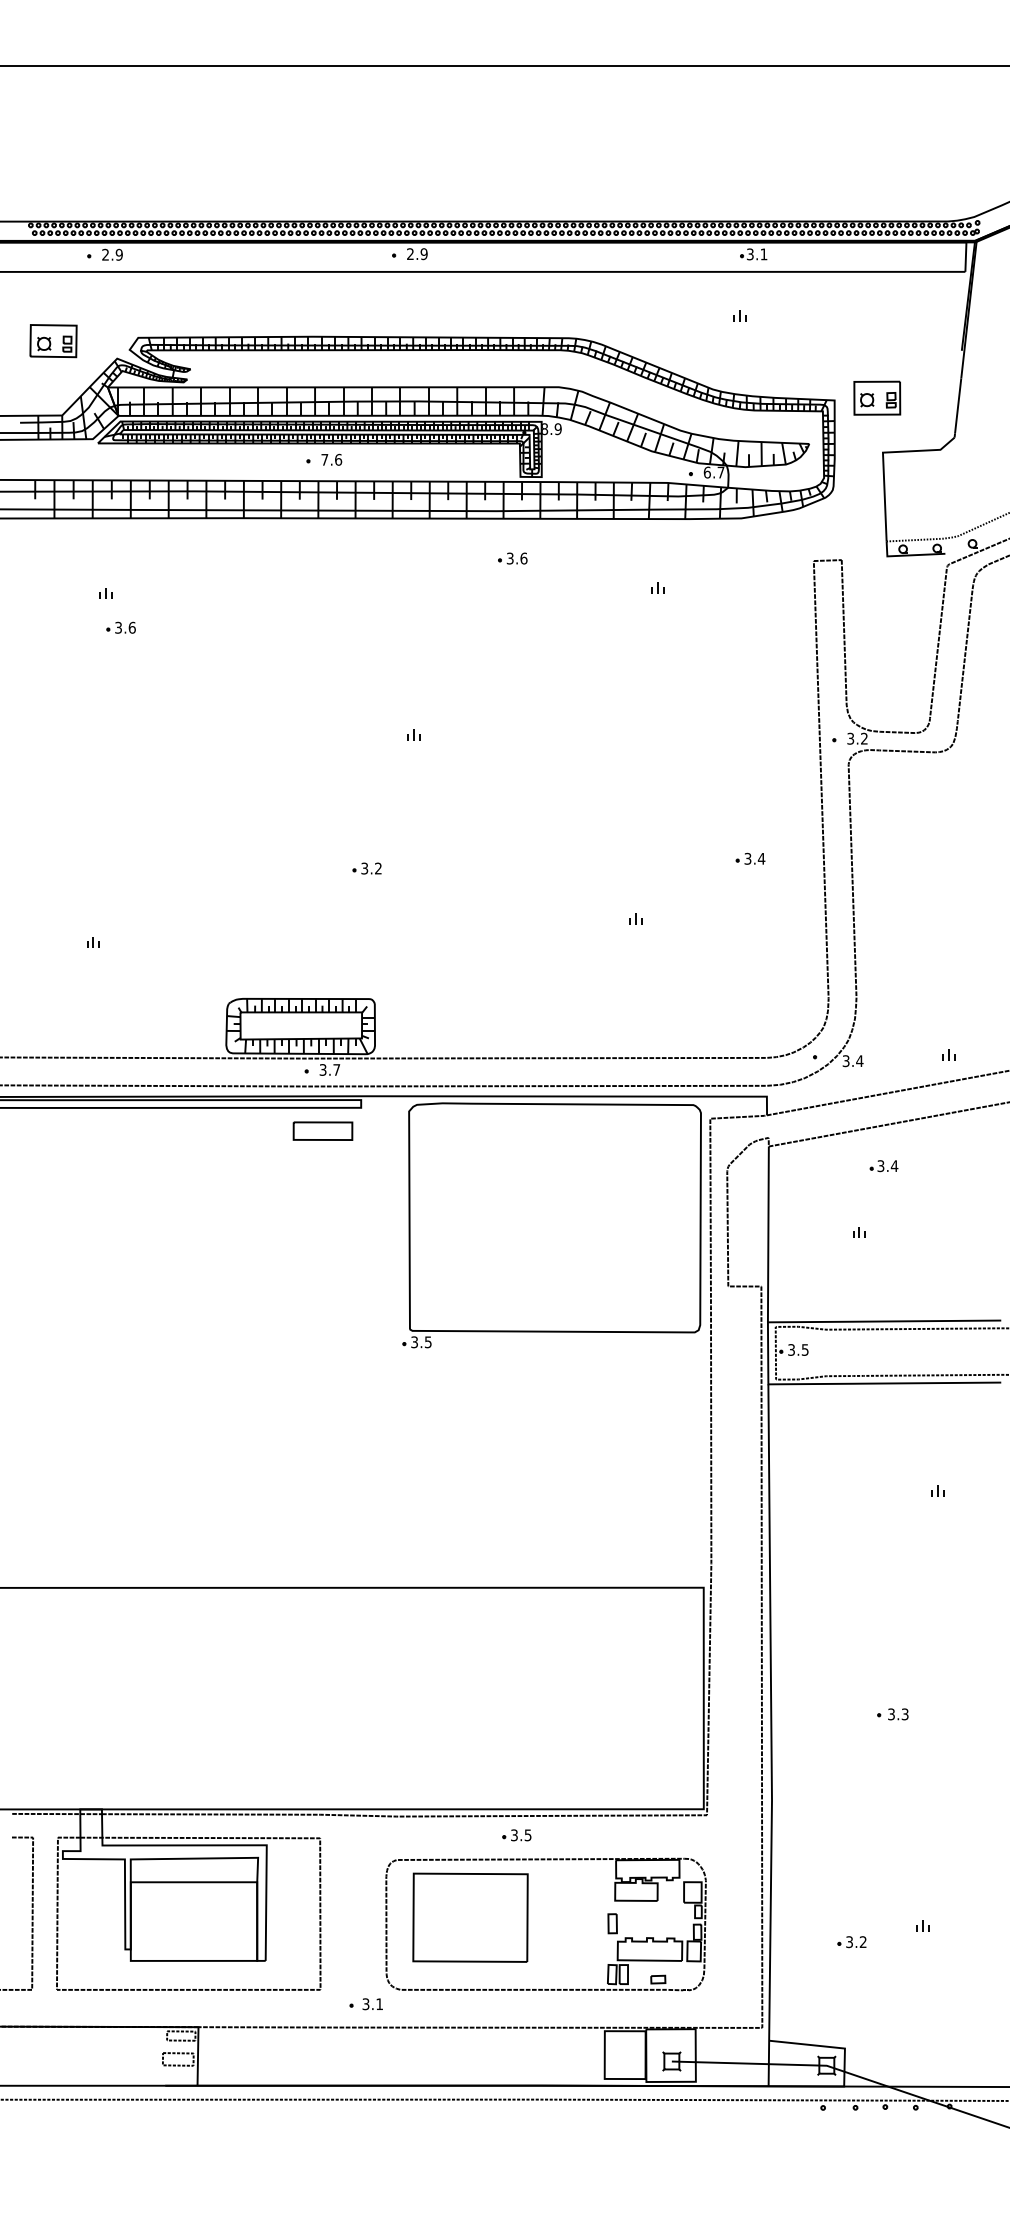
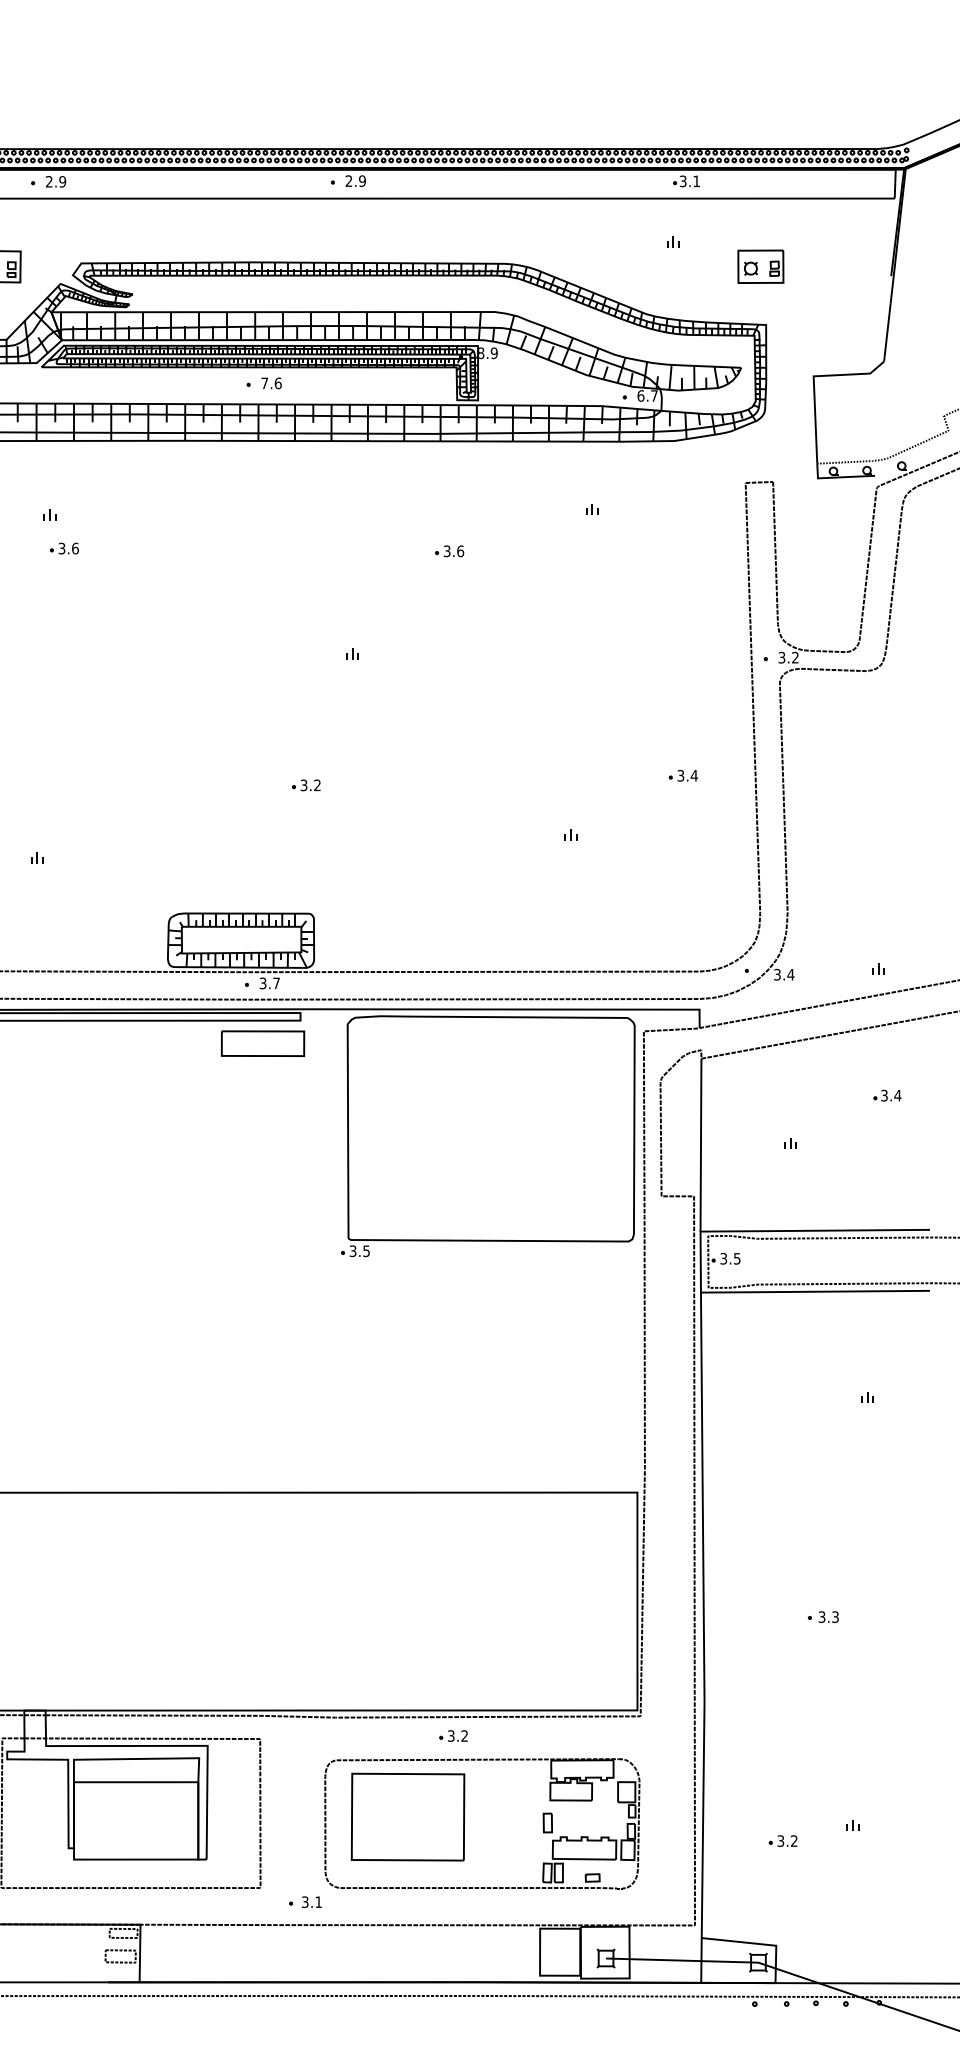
part: (877, 397) -> (761, 266), moved
part: (512, 558) -> (449, 551), moved
part: (322, 1130) -> (262, 1042), size x1.43
part: (883, 1166) -> (886, 1096), moved
text: (527, 1835) -> (464, 1736), 3.5 -> 3.2

